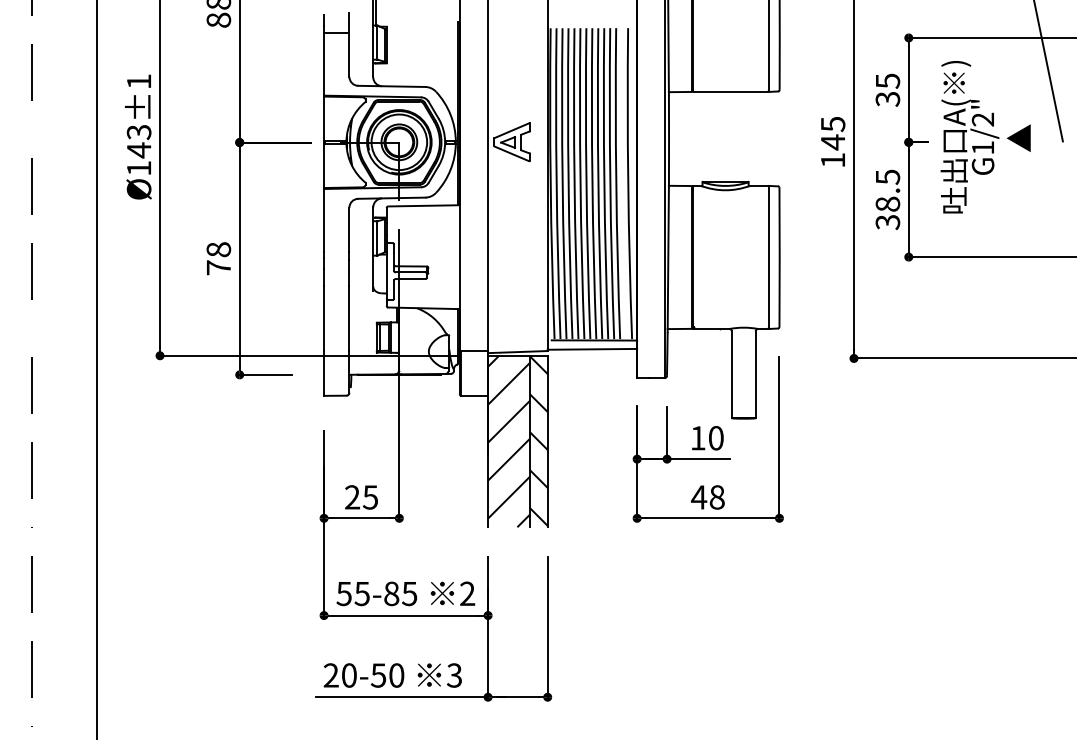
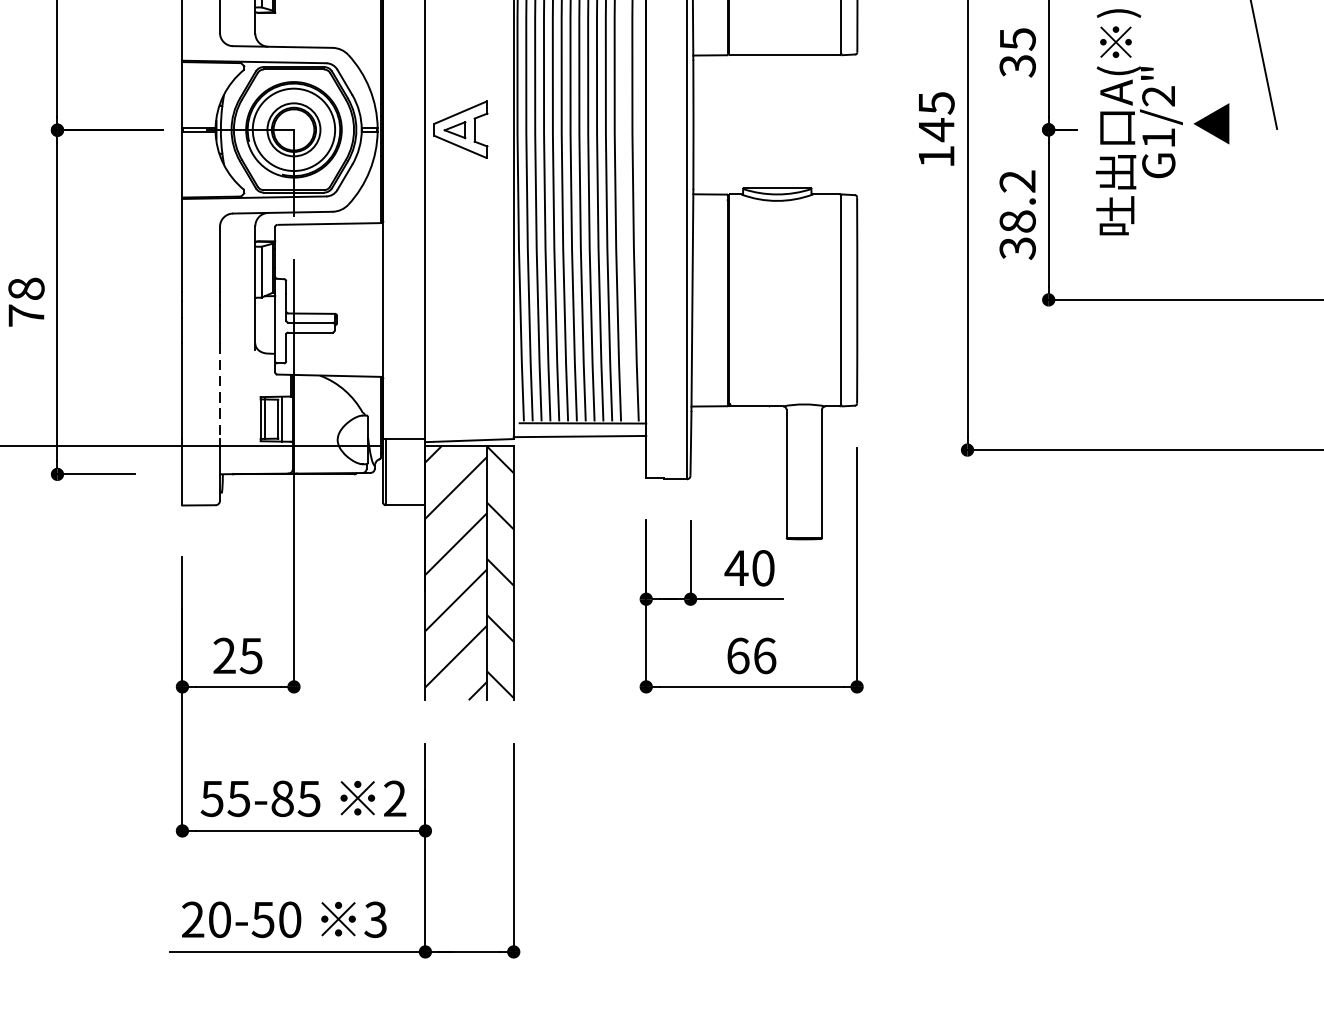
text: (887, 176) -> (1017, 180), 38.5 -> 38.2
line: (349, 319) -> (220, 392), solid -> dashed
text: (697, 438) -> (735, 568), 10 -> 40
text: (707, 497) -> (750, 656), 48 -> 66

